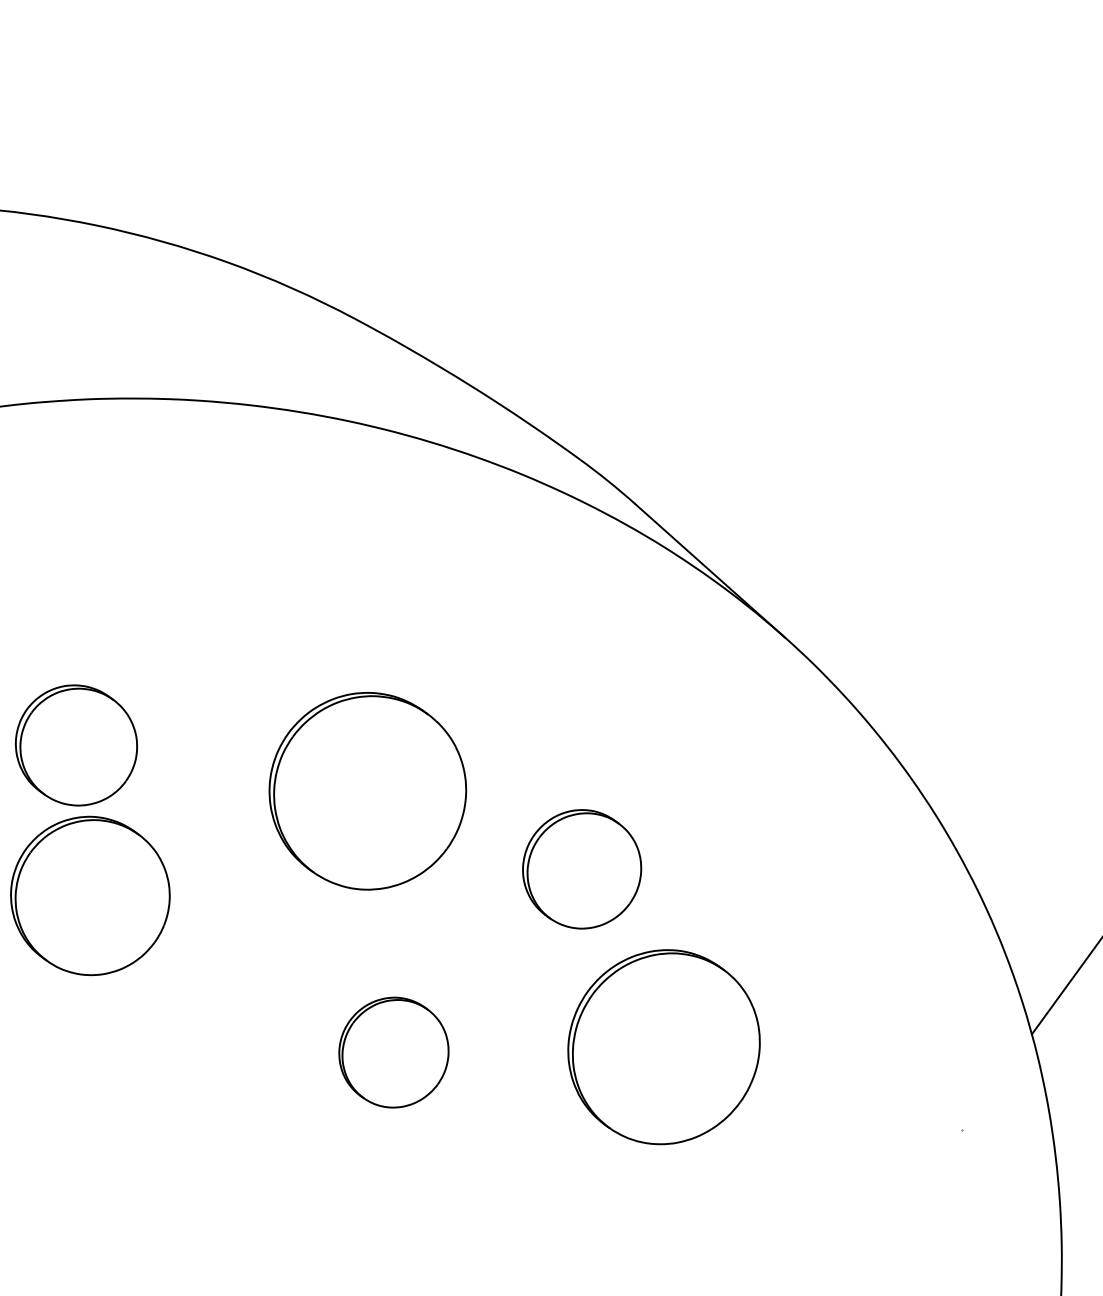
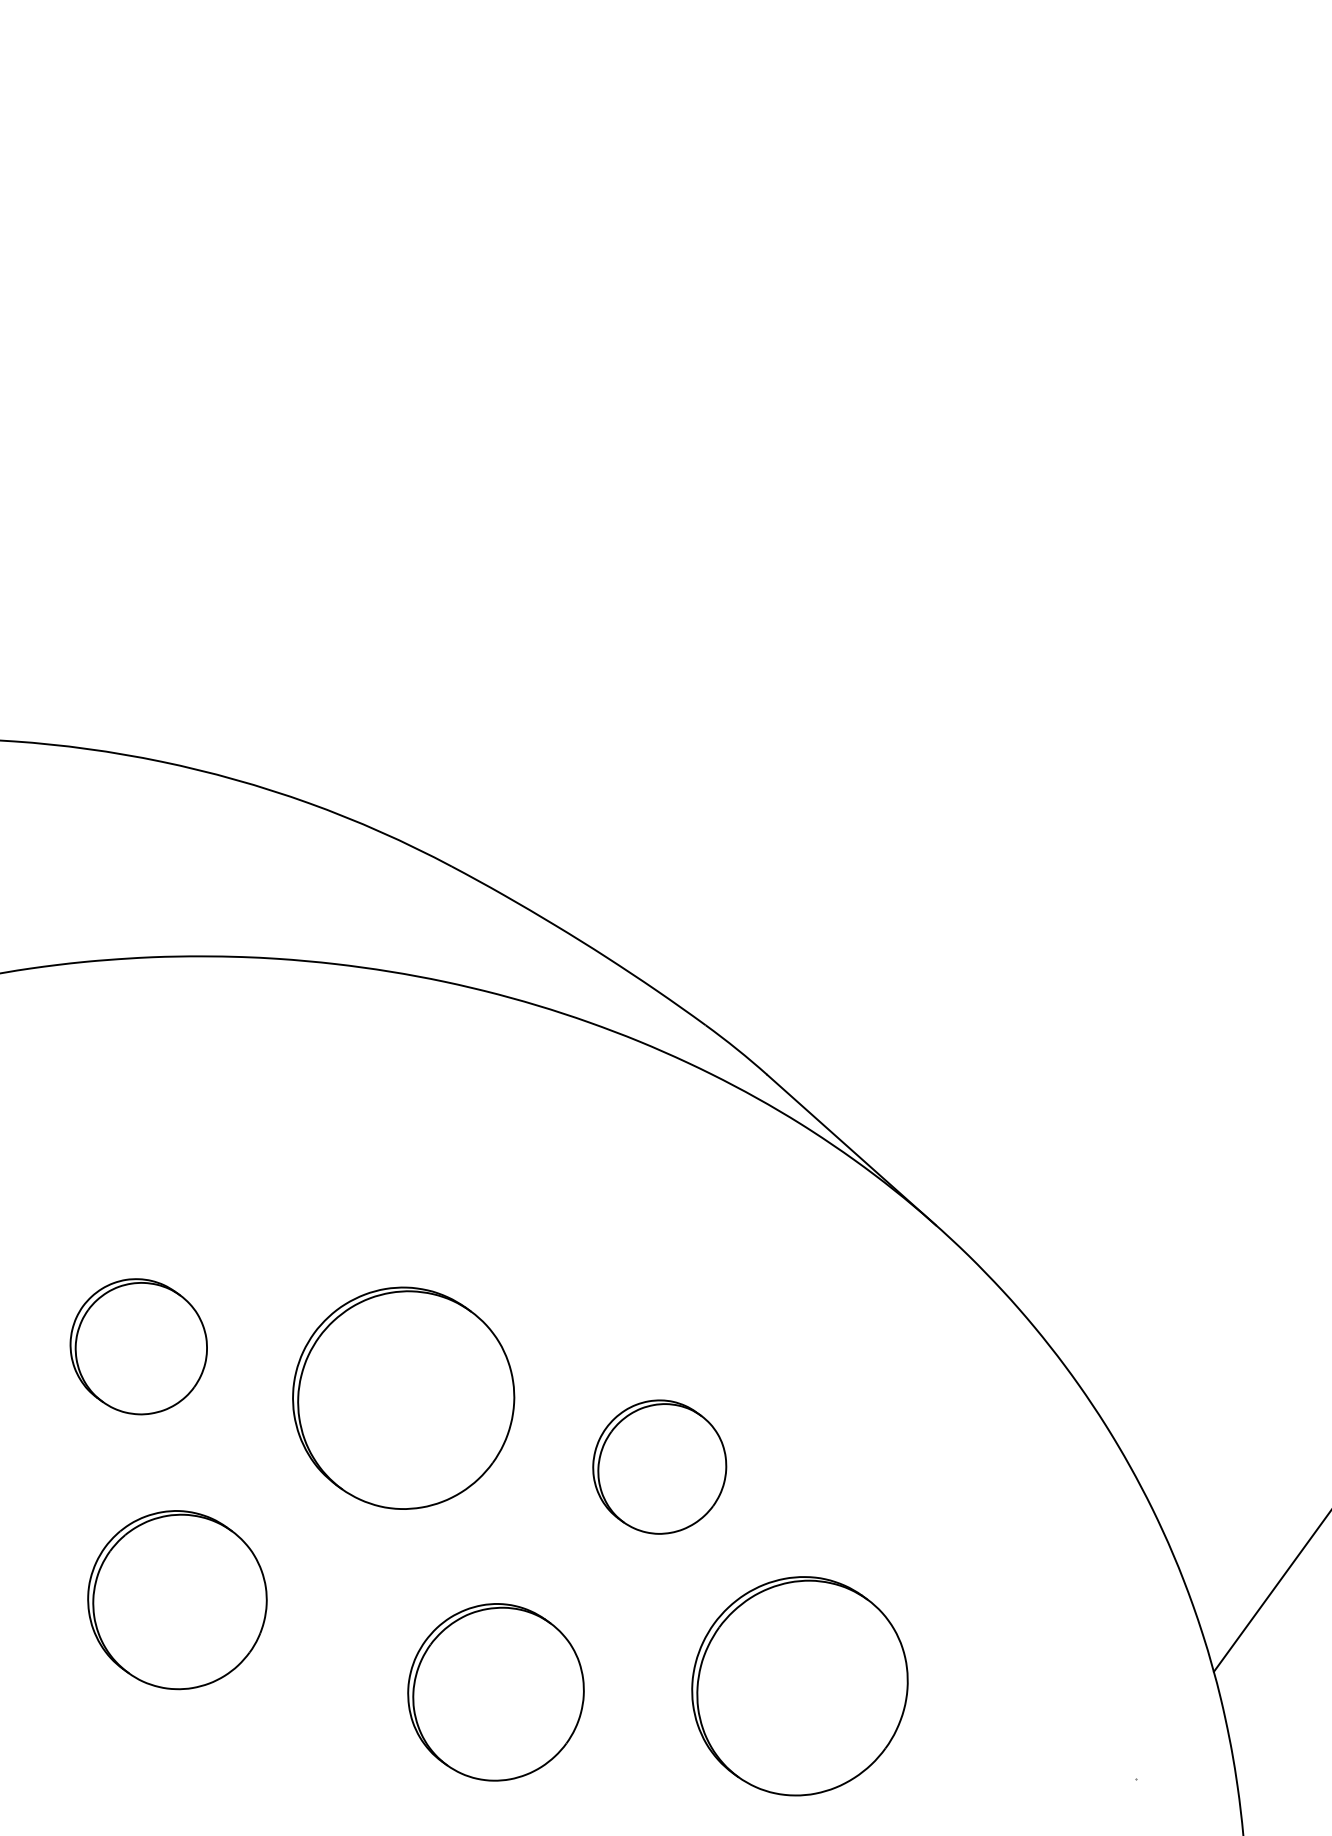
part: (367, 790) -> (403, 1397), moved
part: (581, 868) -> (659, 1466), moved
part: (90, 896) -> (177, 1600), moved
part: (393, 1052) -> (495, 1692), size x1.43

